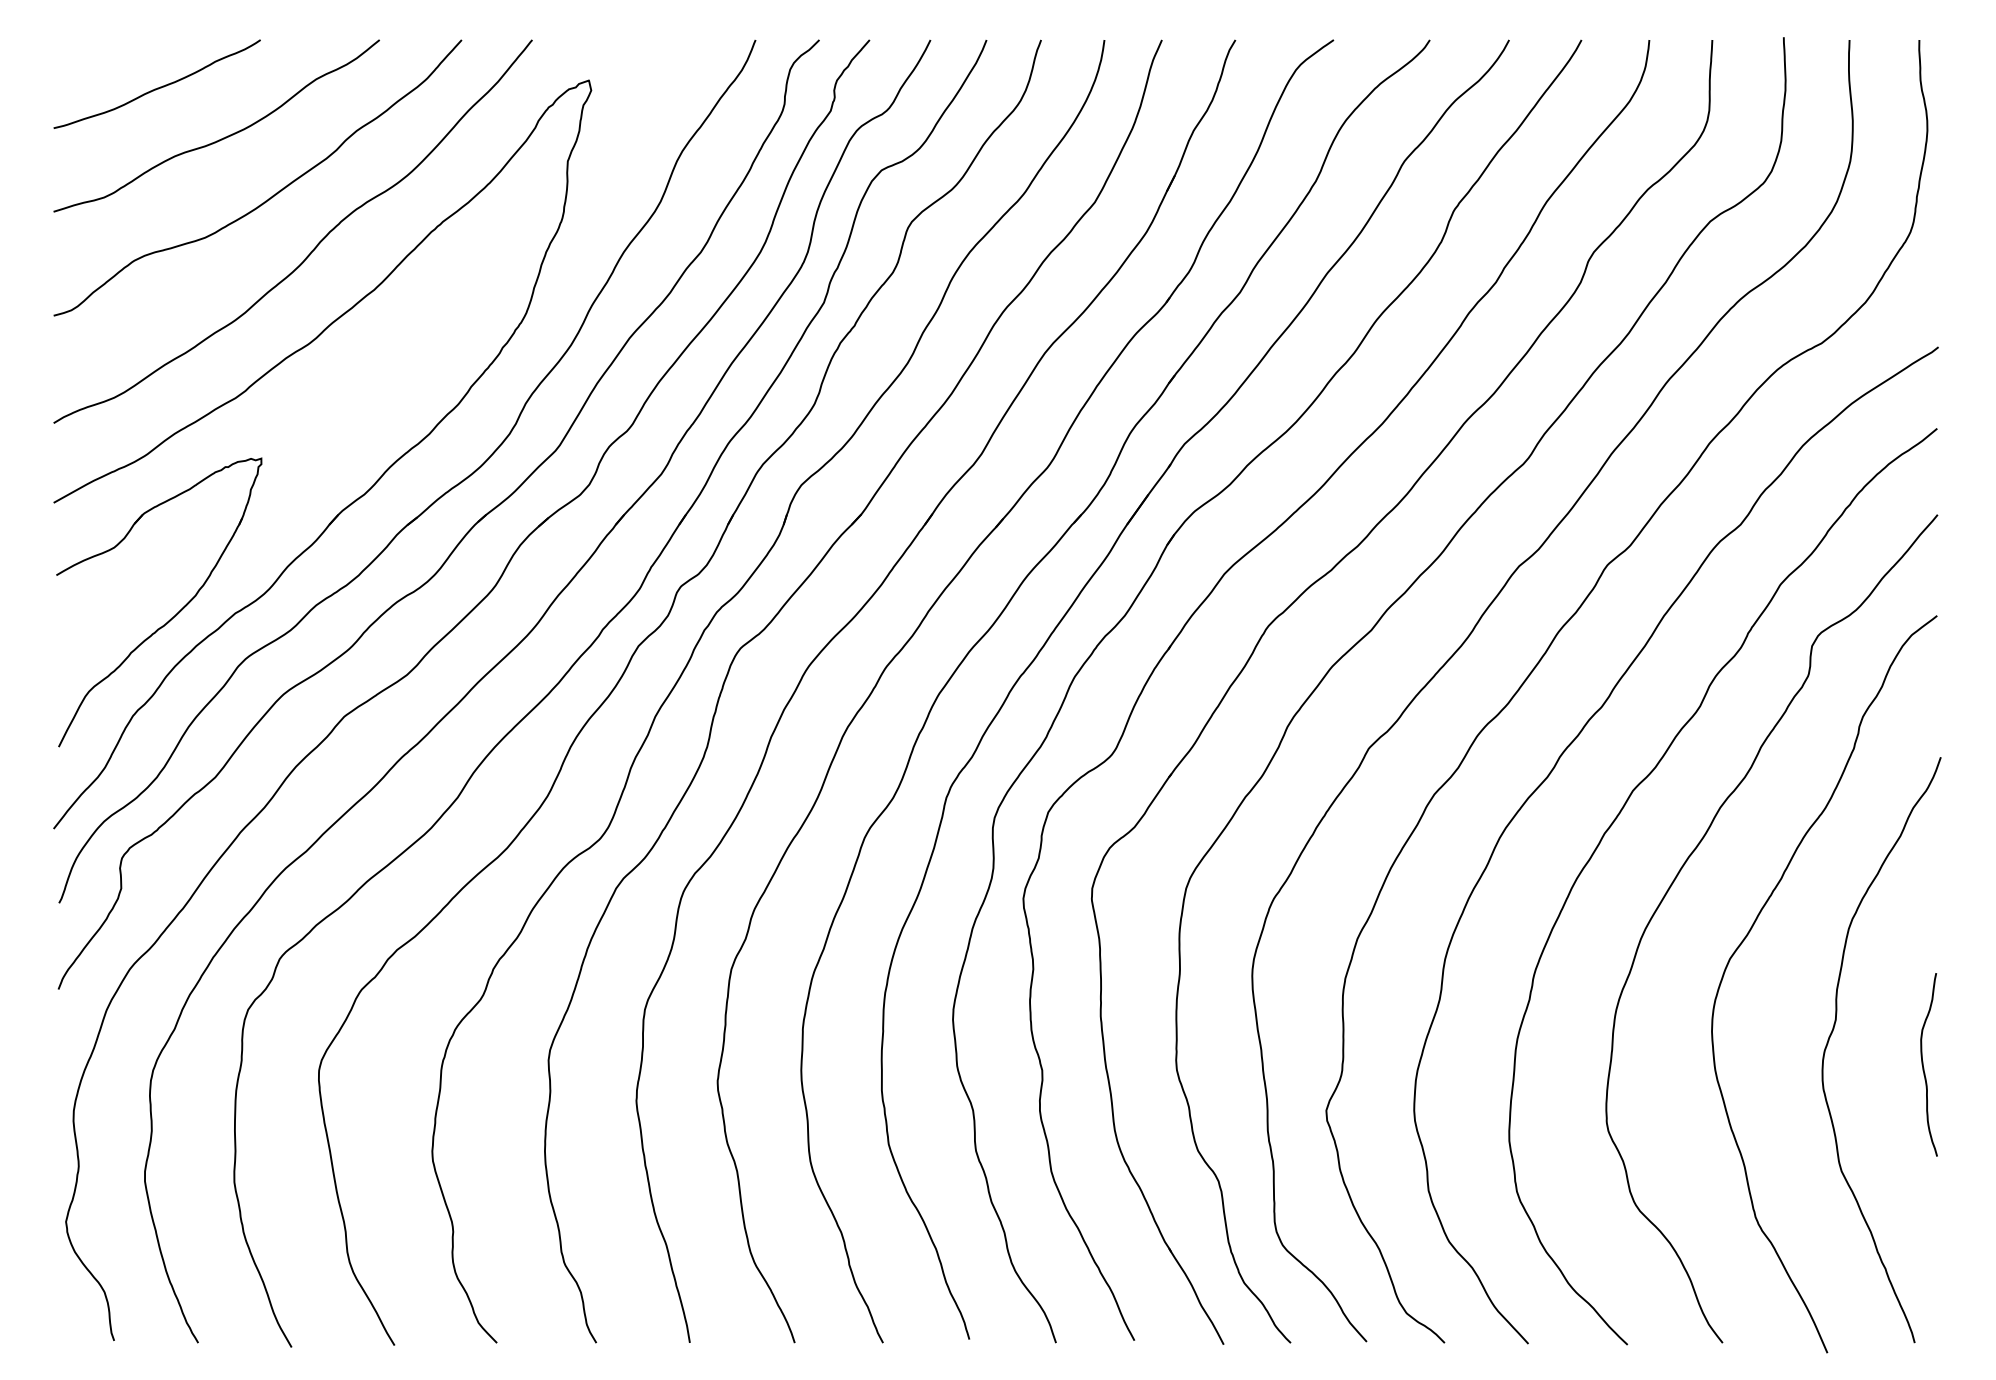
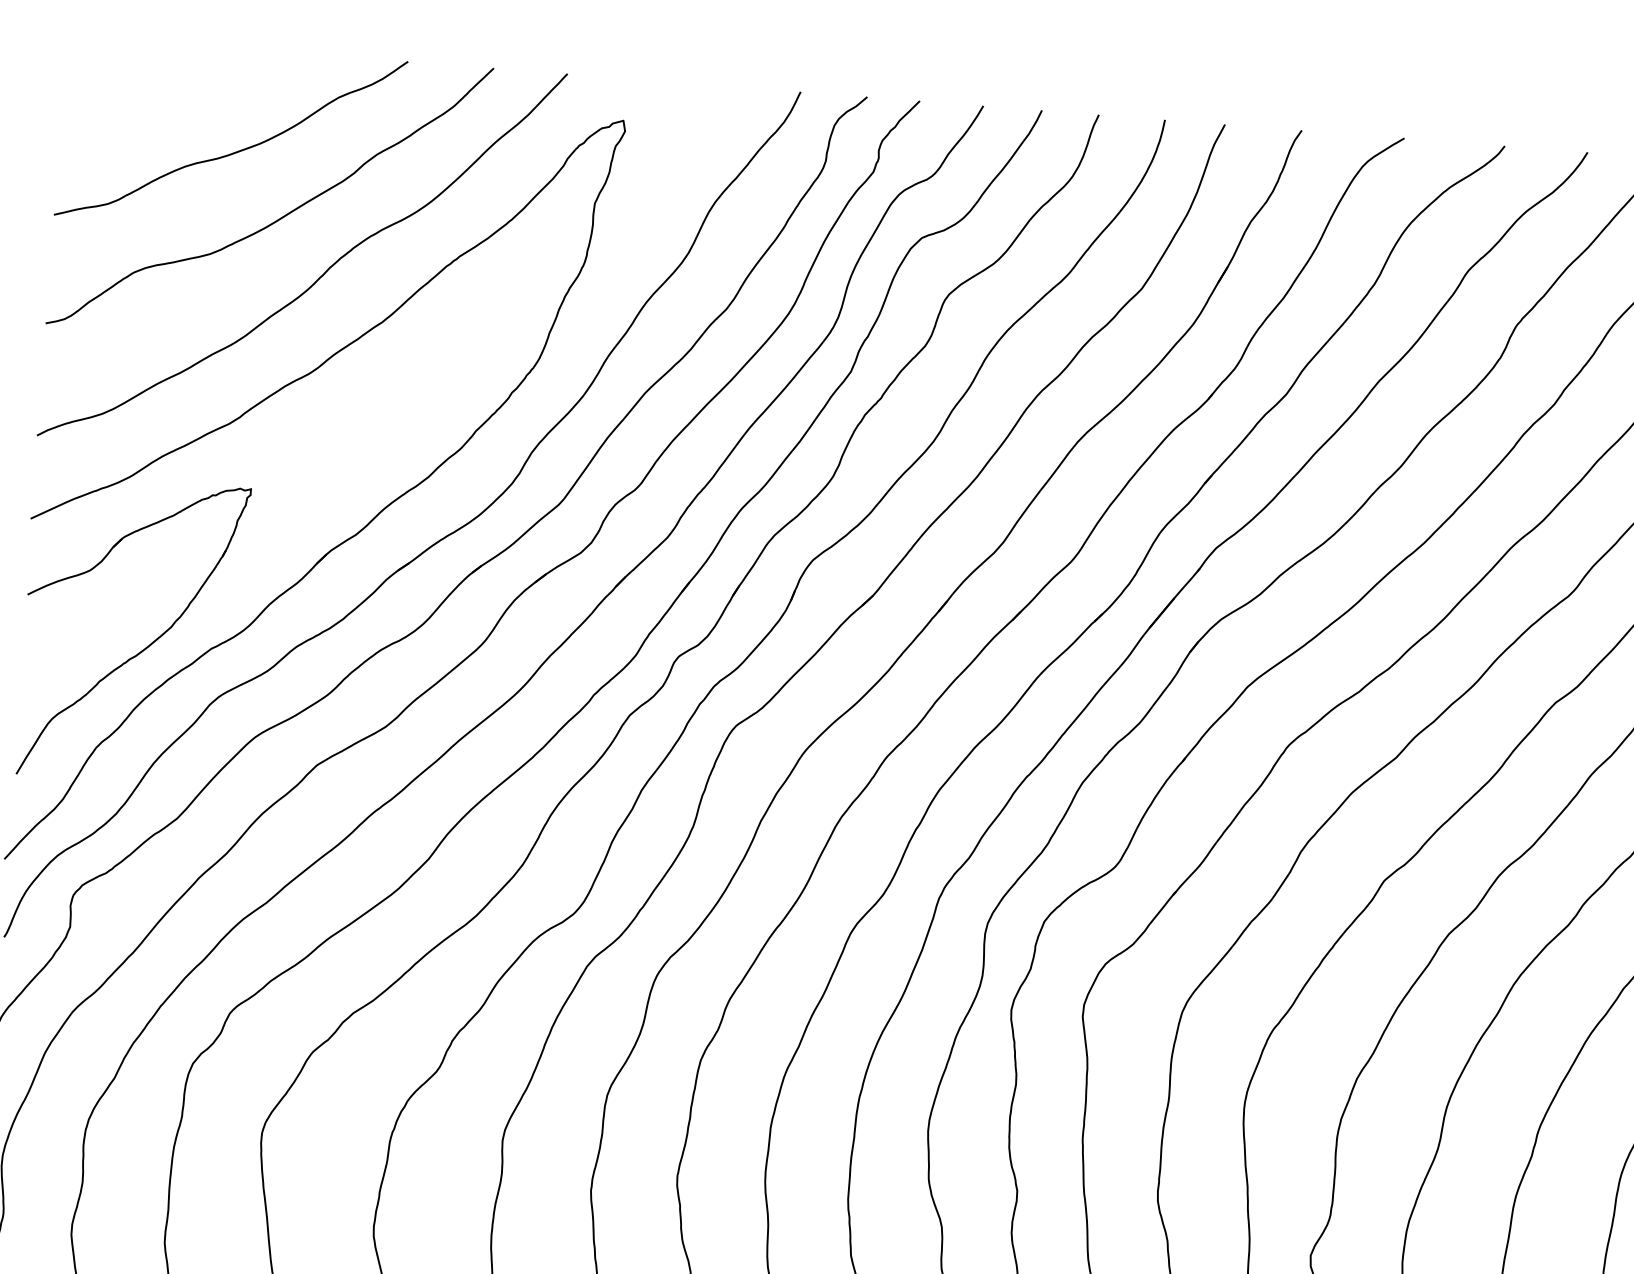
curve: (157, 87) -> (172, 93), removed

